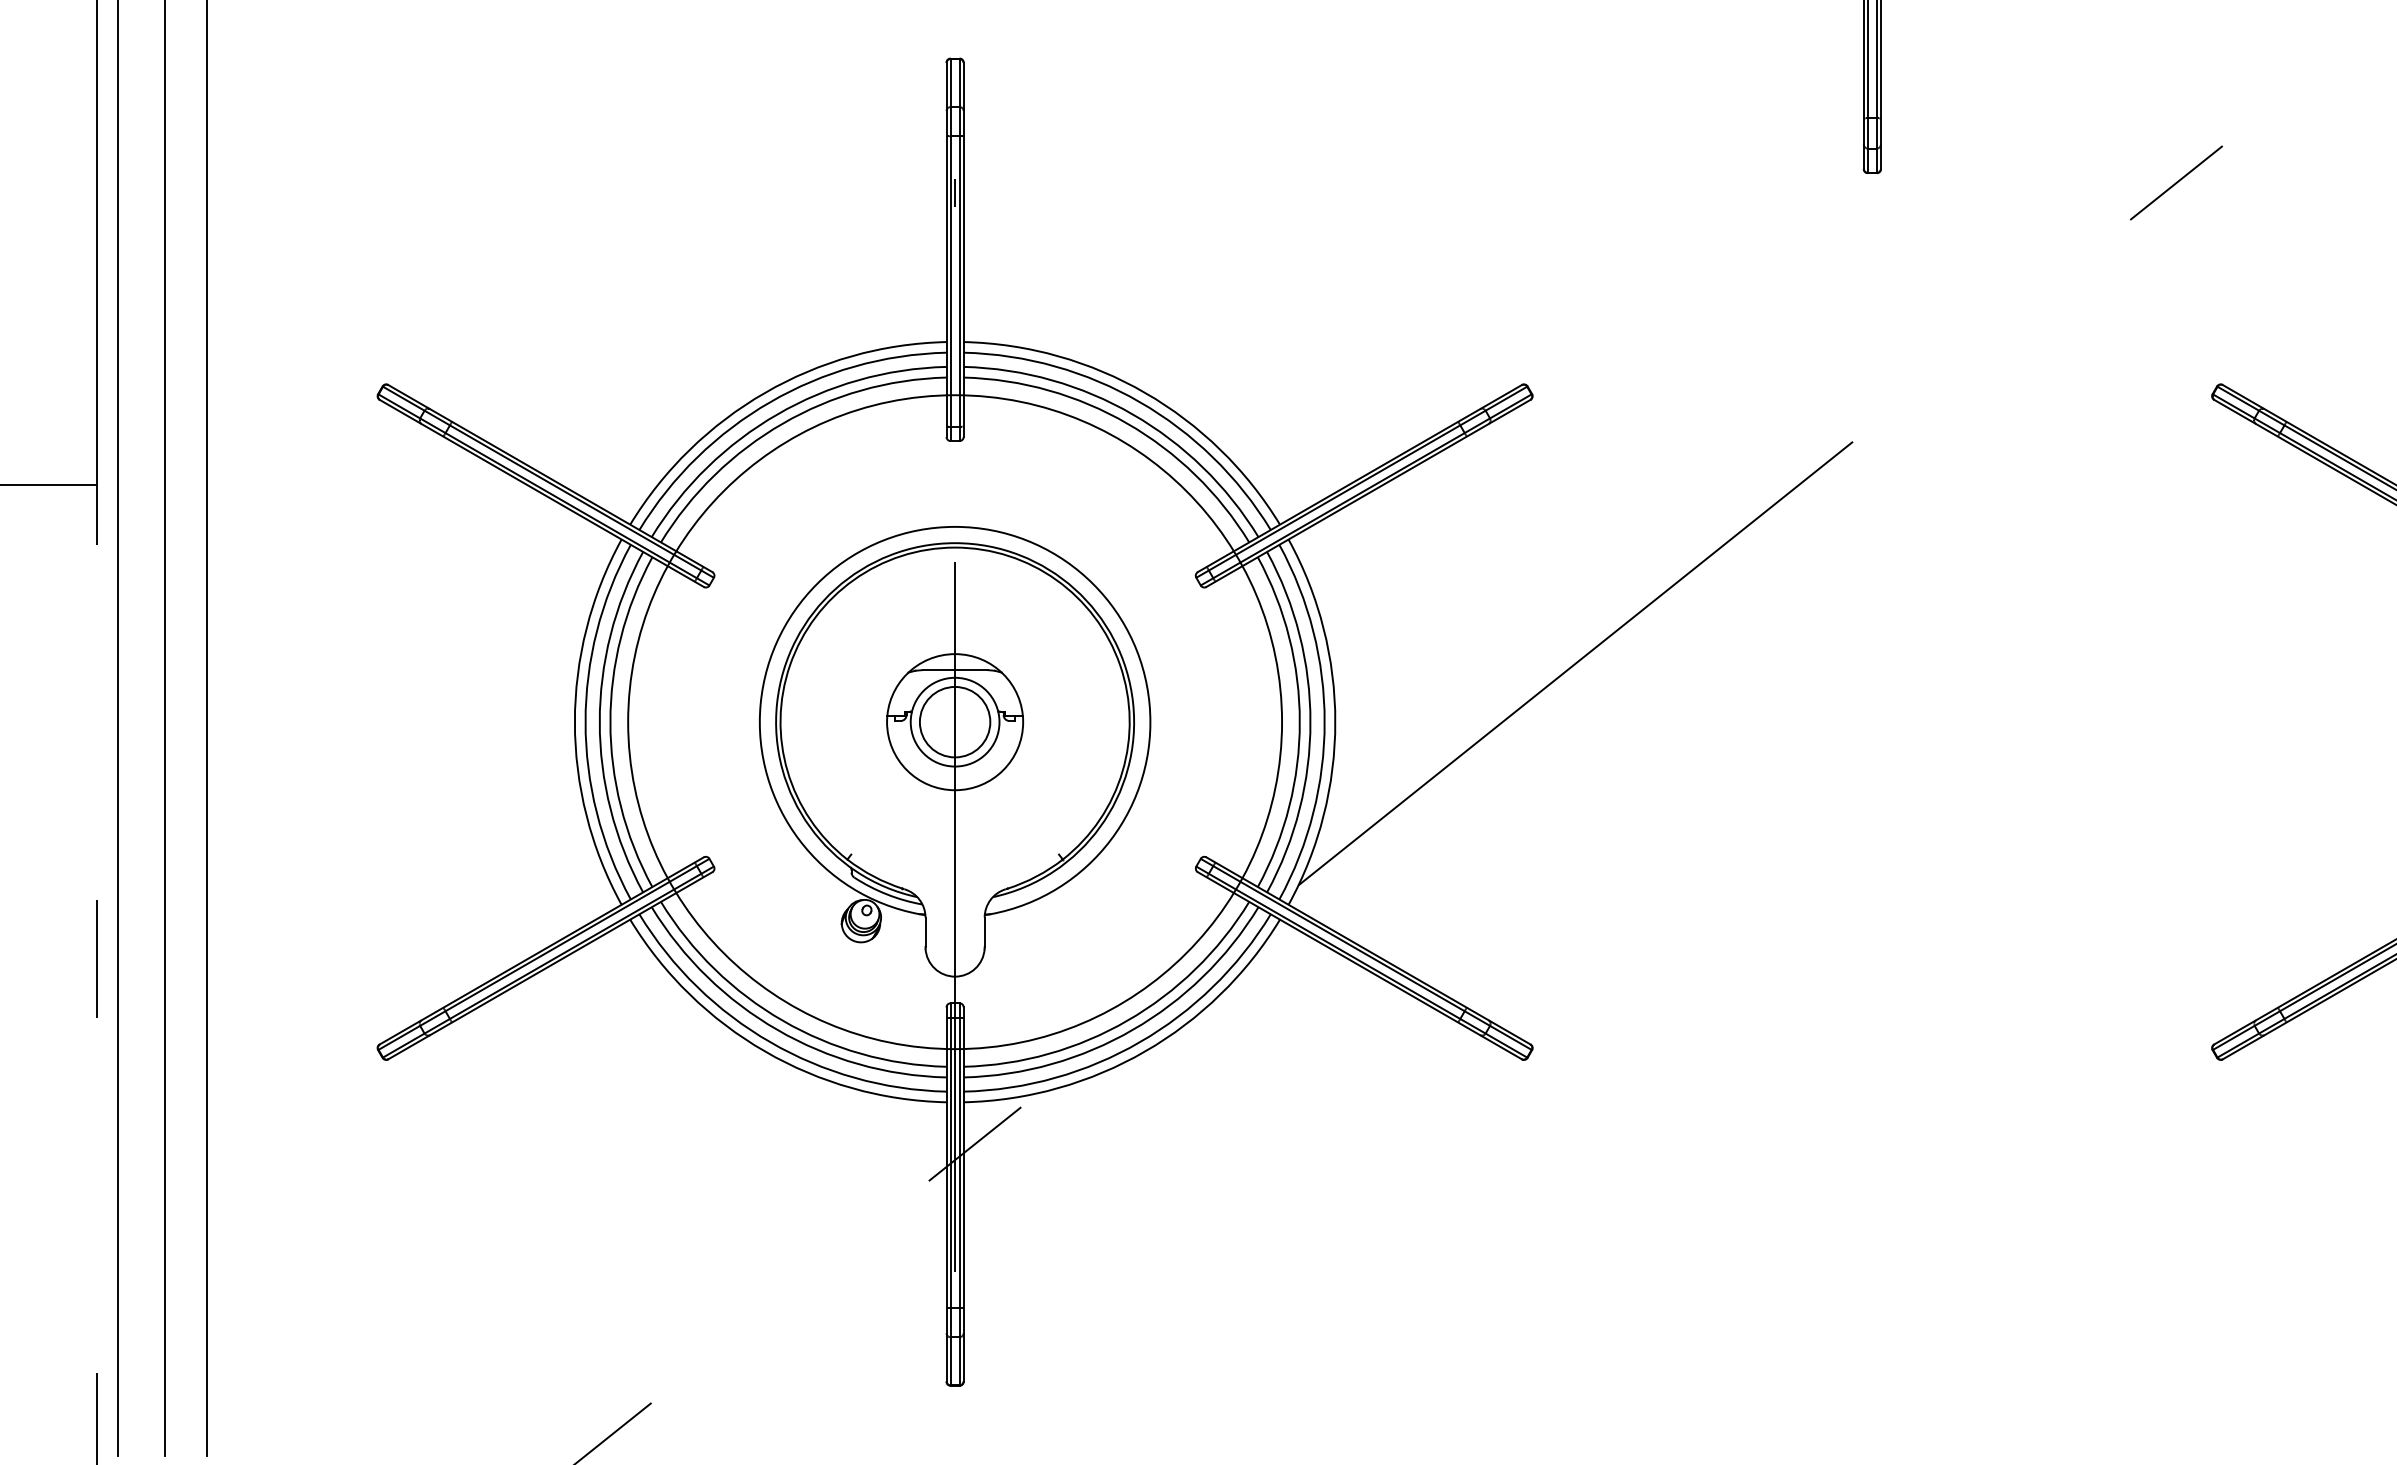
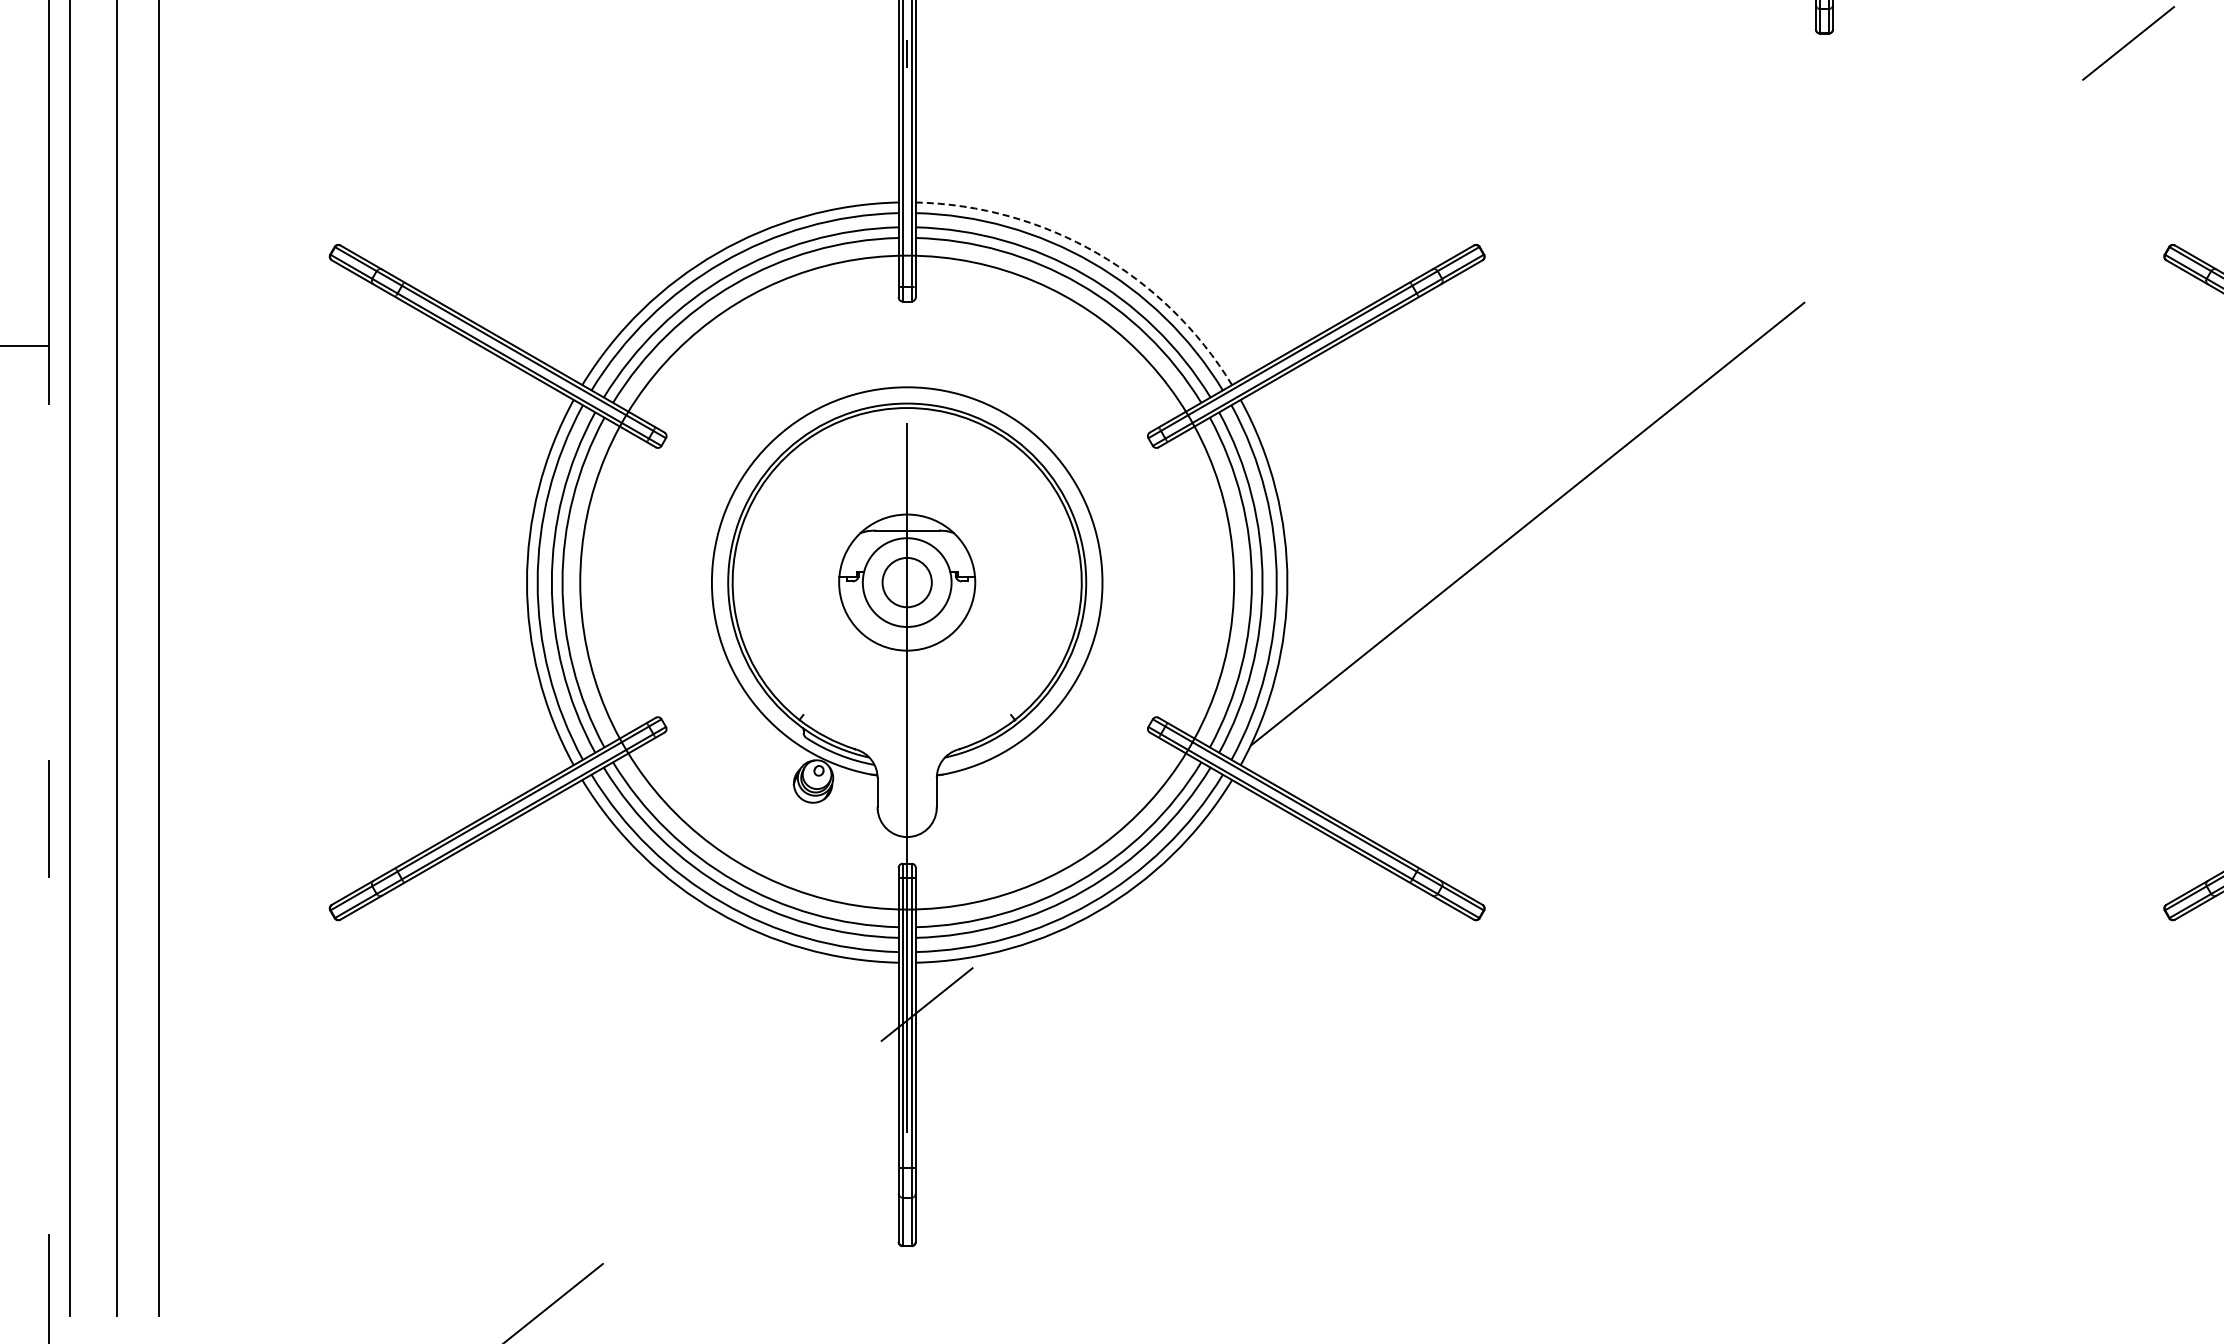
arc: (1145, 392) -> (1097, 252), solid -> dashed
circle: (954, 721) -> (906, 581), size x0.7

